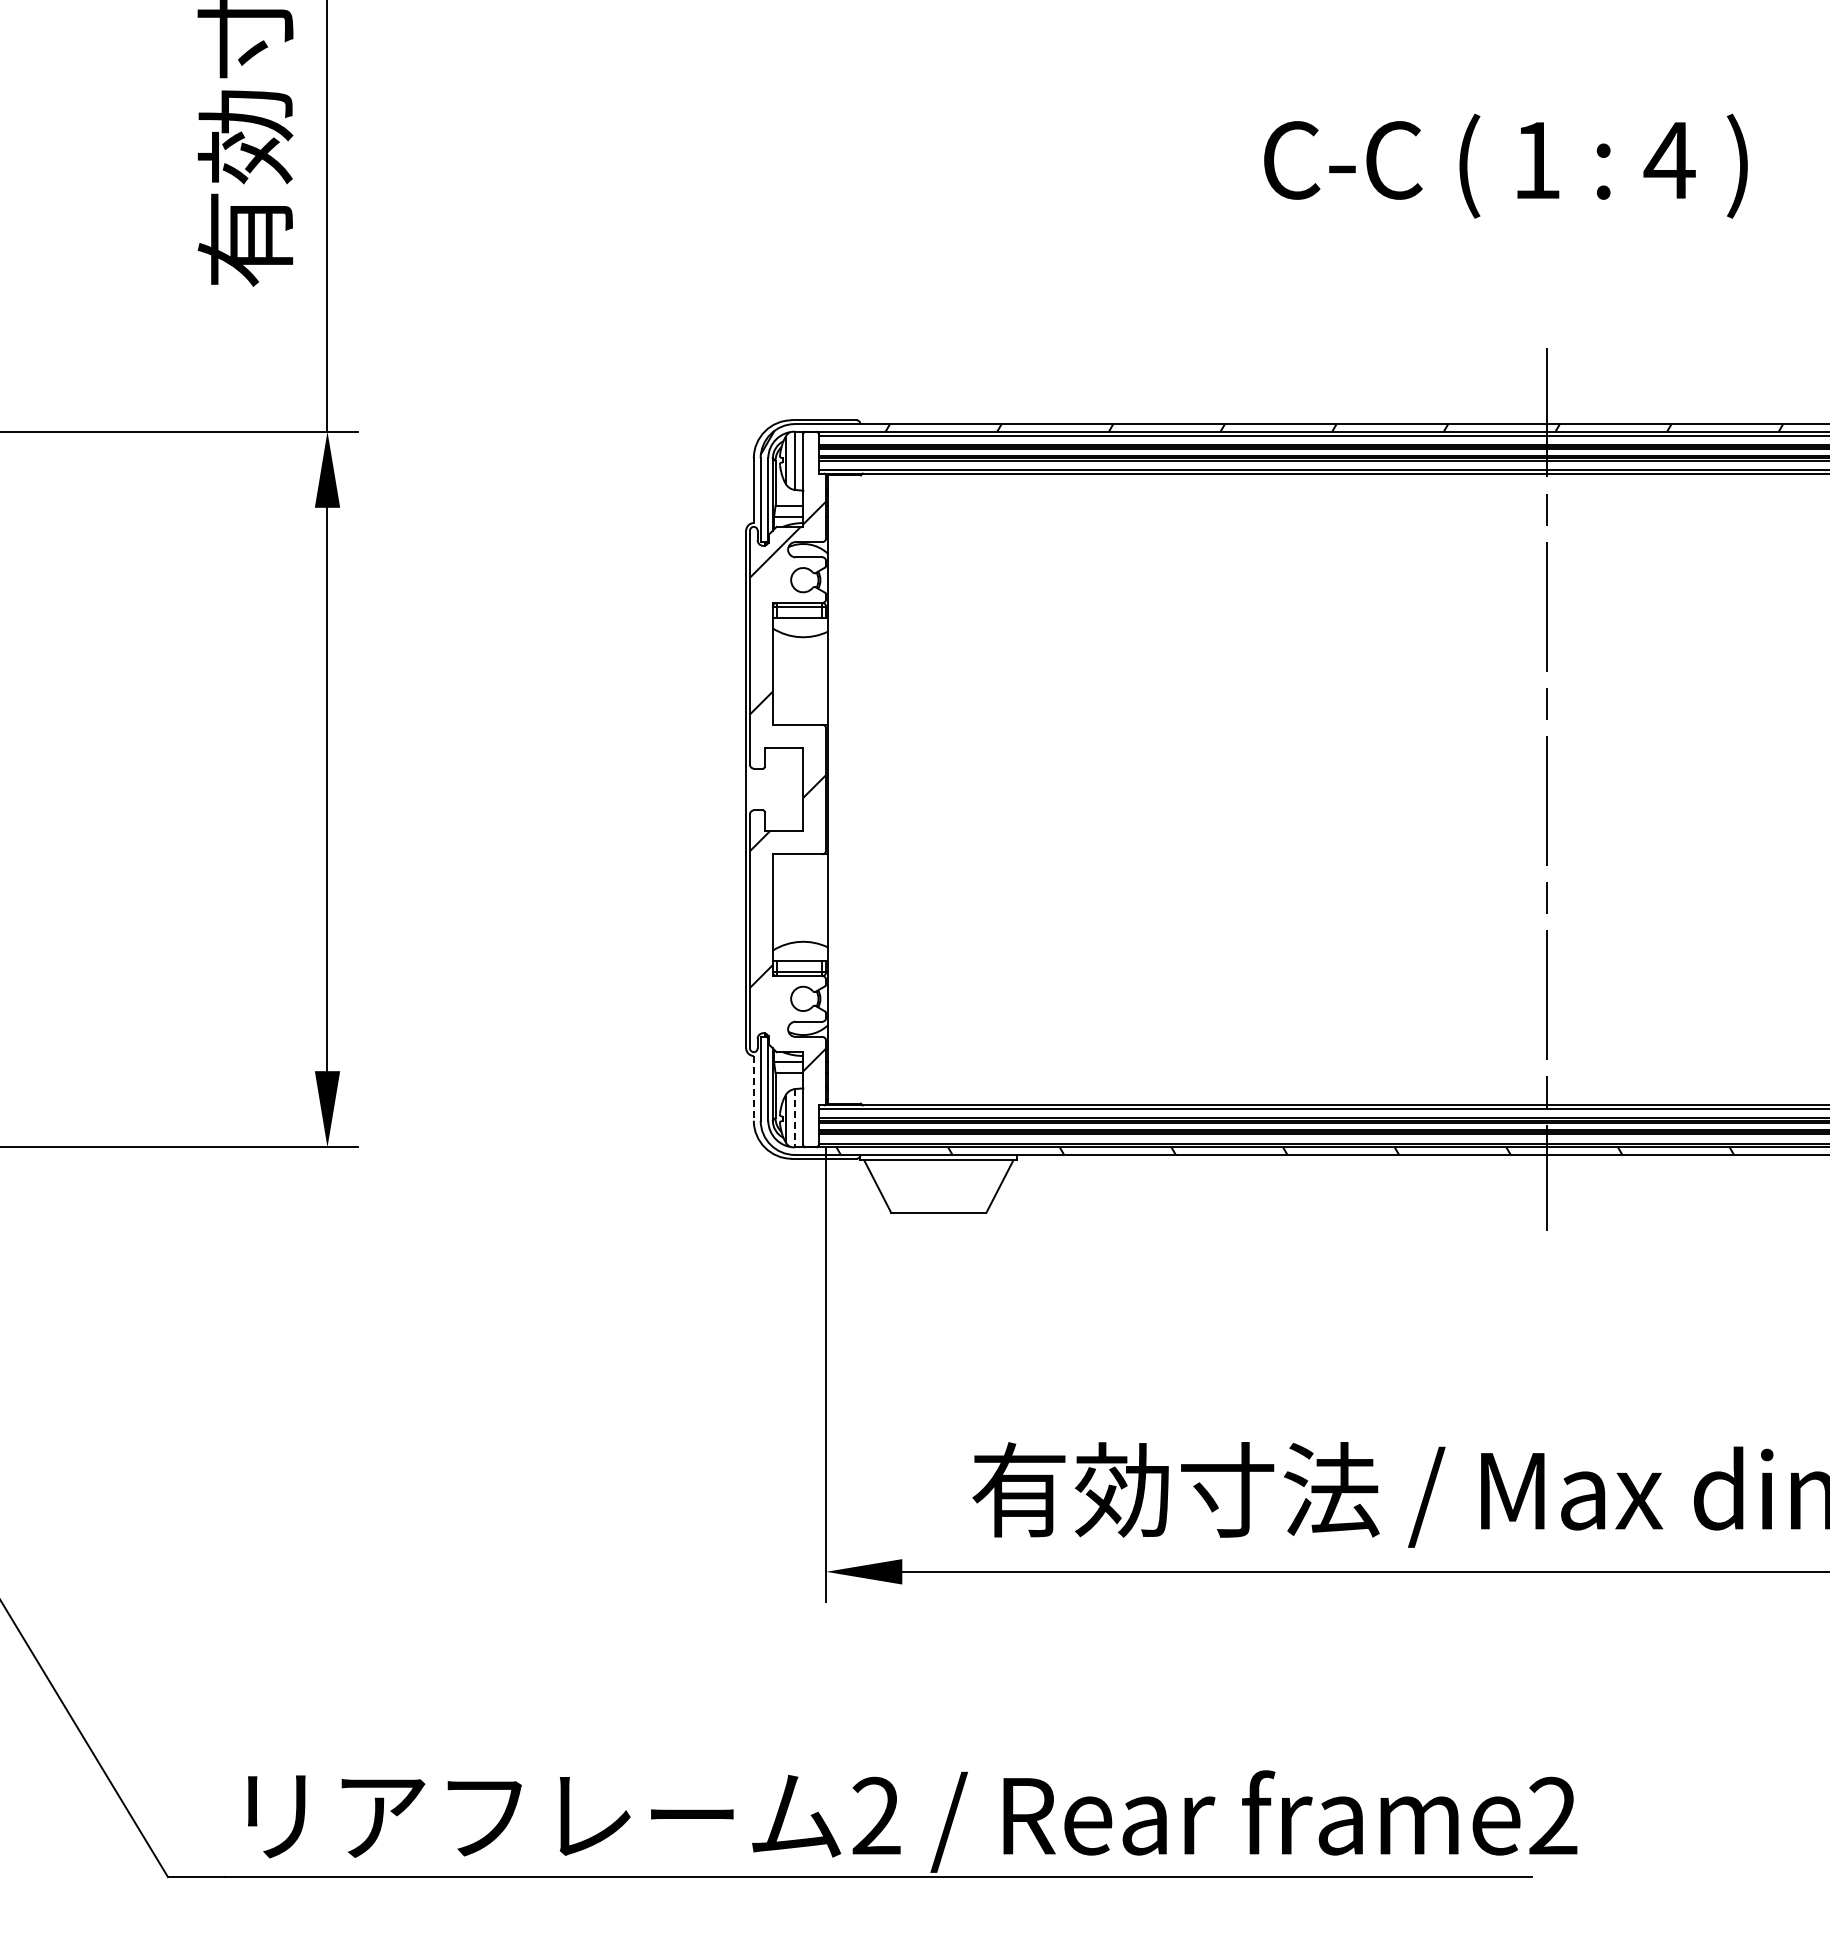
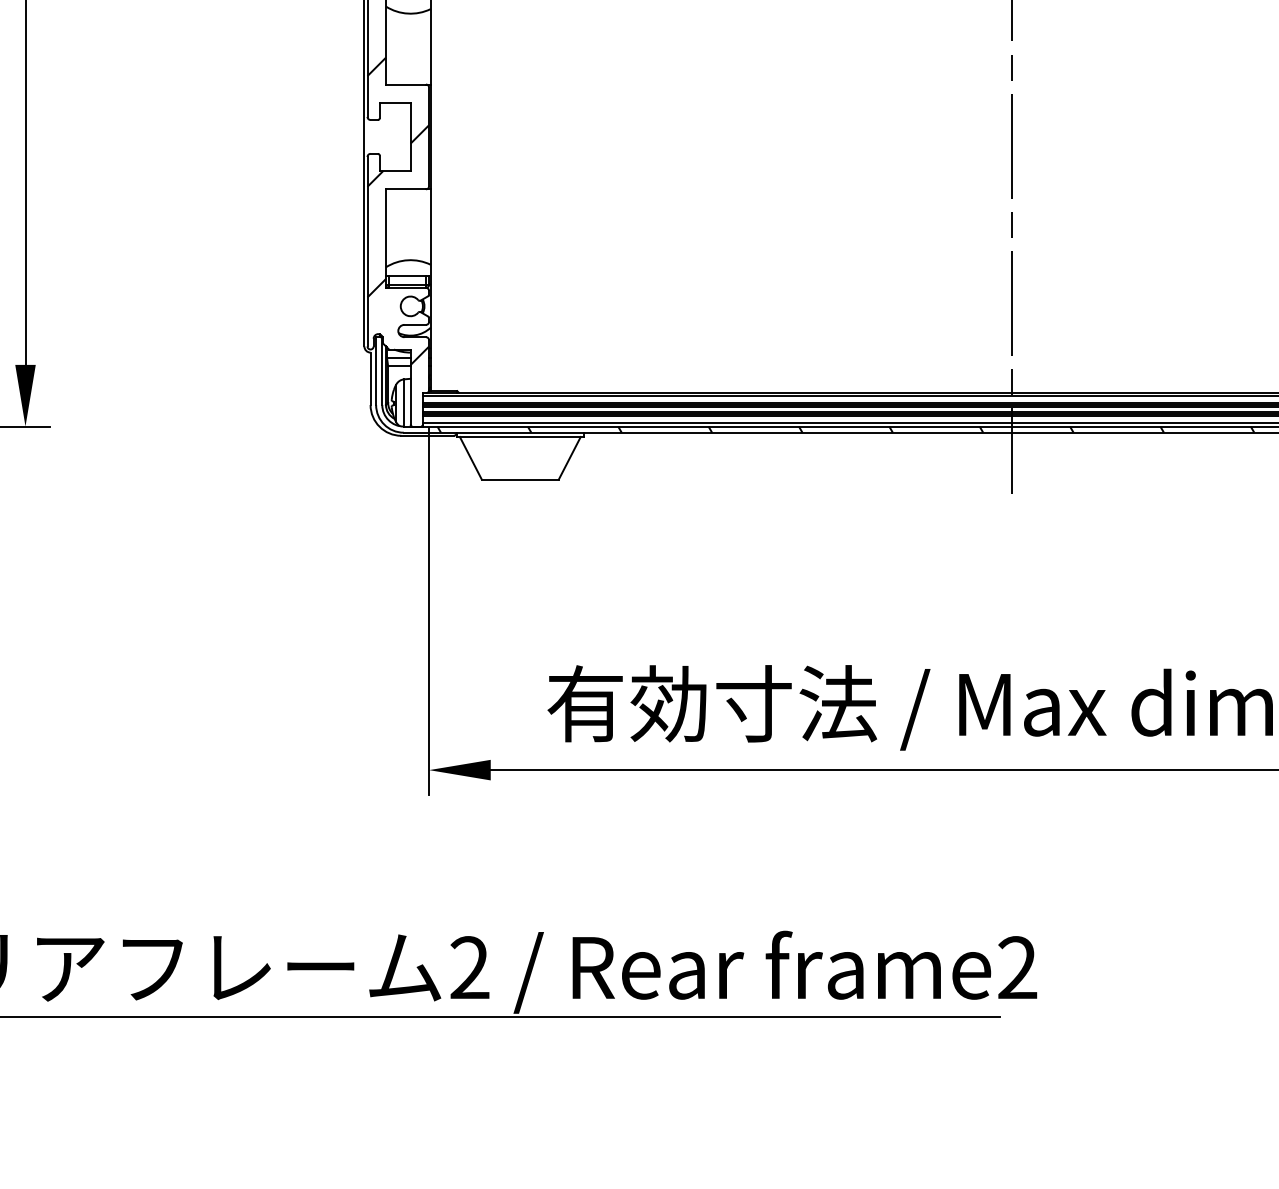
line: (753, 1088) -> (370, 378), dashed -> solid
line: (795, 1118) -> (404, 403), dashed -> solid

